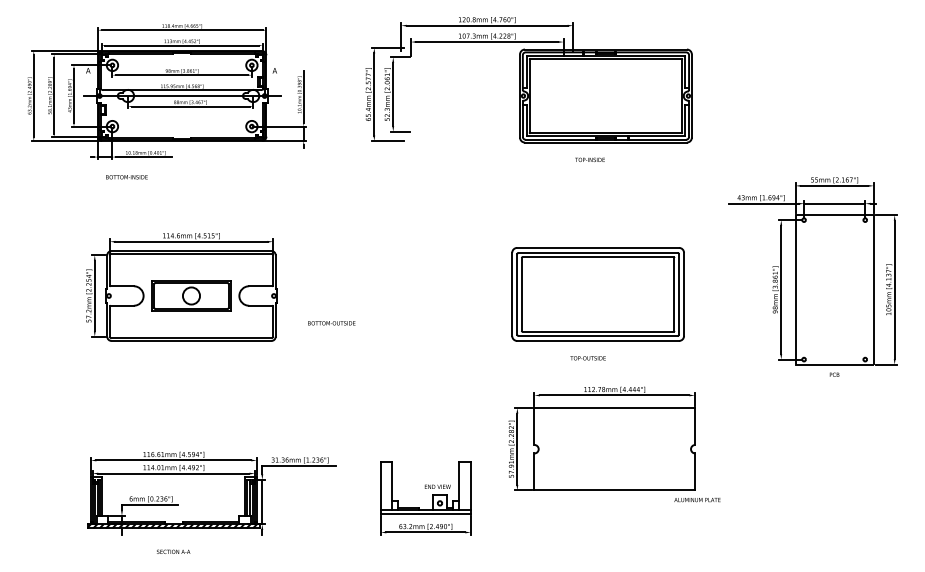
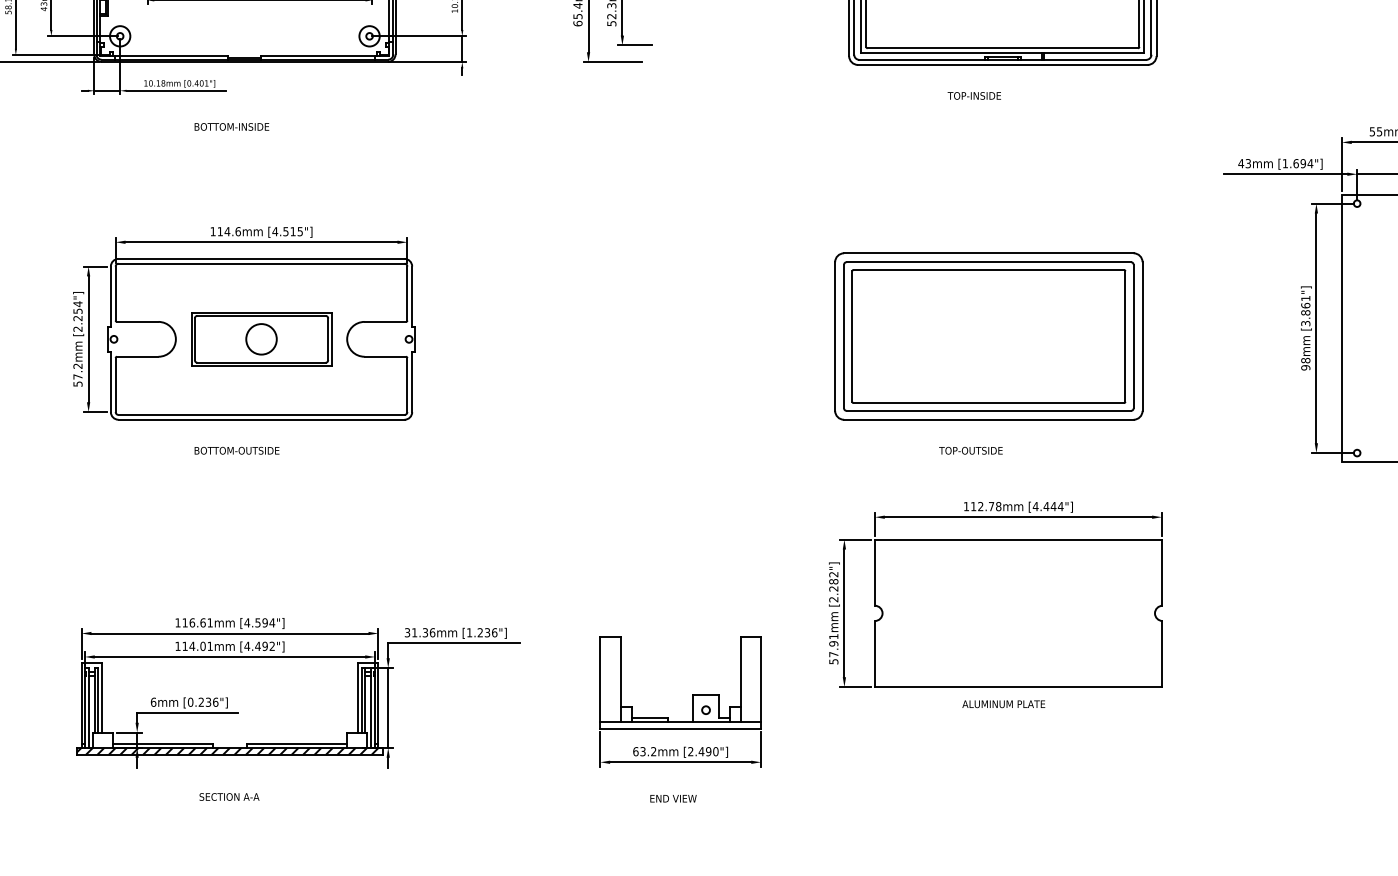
text: (126, 177) -> (231, 127), moved
text: (331, 323) -> (236, 451), moved
text: (437, 486) -> (672, 798), moved
text: (697, 500) -> (1003, 705), moved

